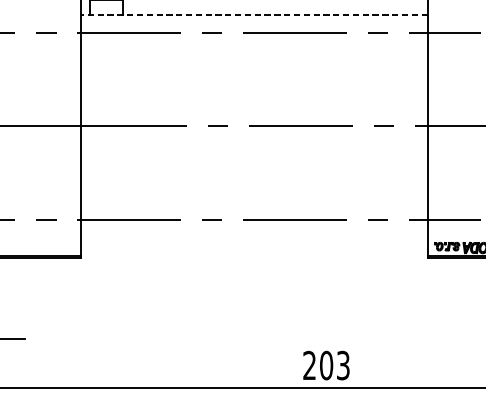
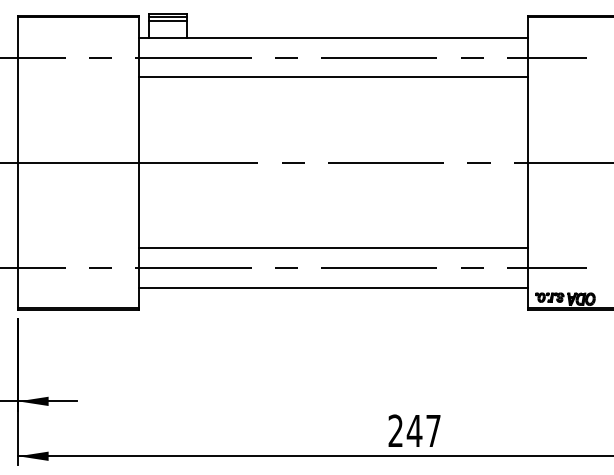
line: (254, 15) -> (333, 38), dashed -> solid
line: (254, 50) -> (333, 77), added
line: (254, 202) -> (333, 248), added
line: (254, 237) -> (333, 287), added
text: (334, 365) -> (423, 430), 203 -> 247

